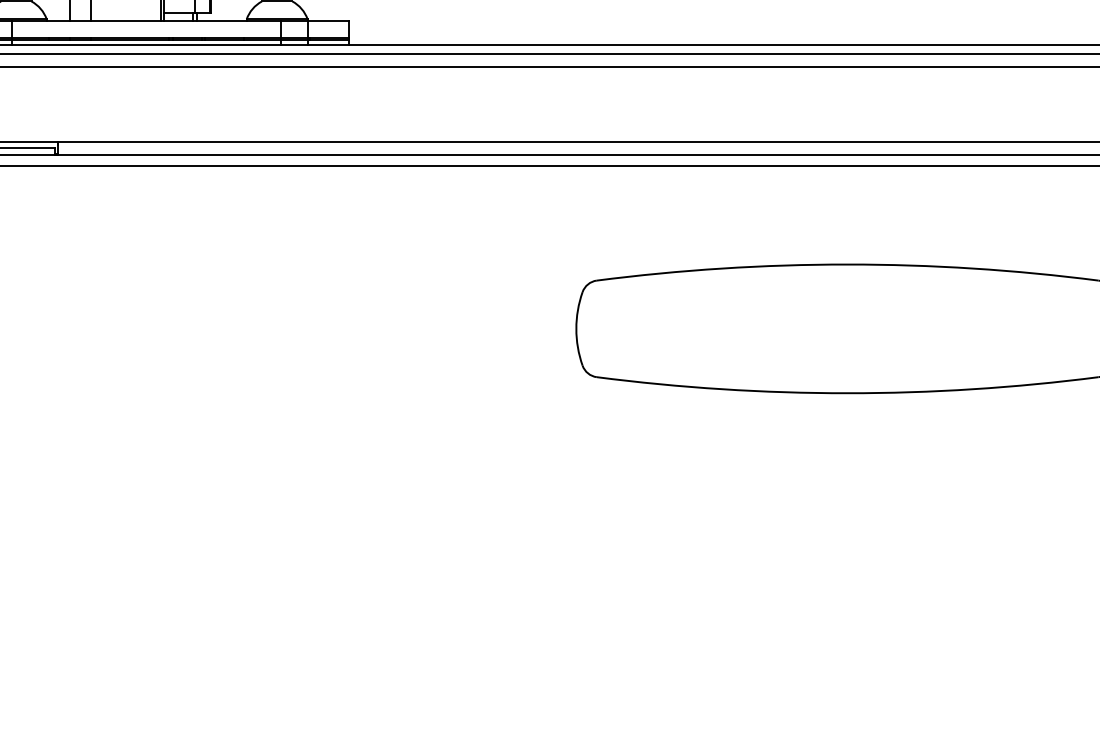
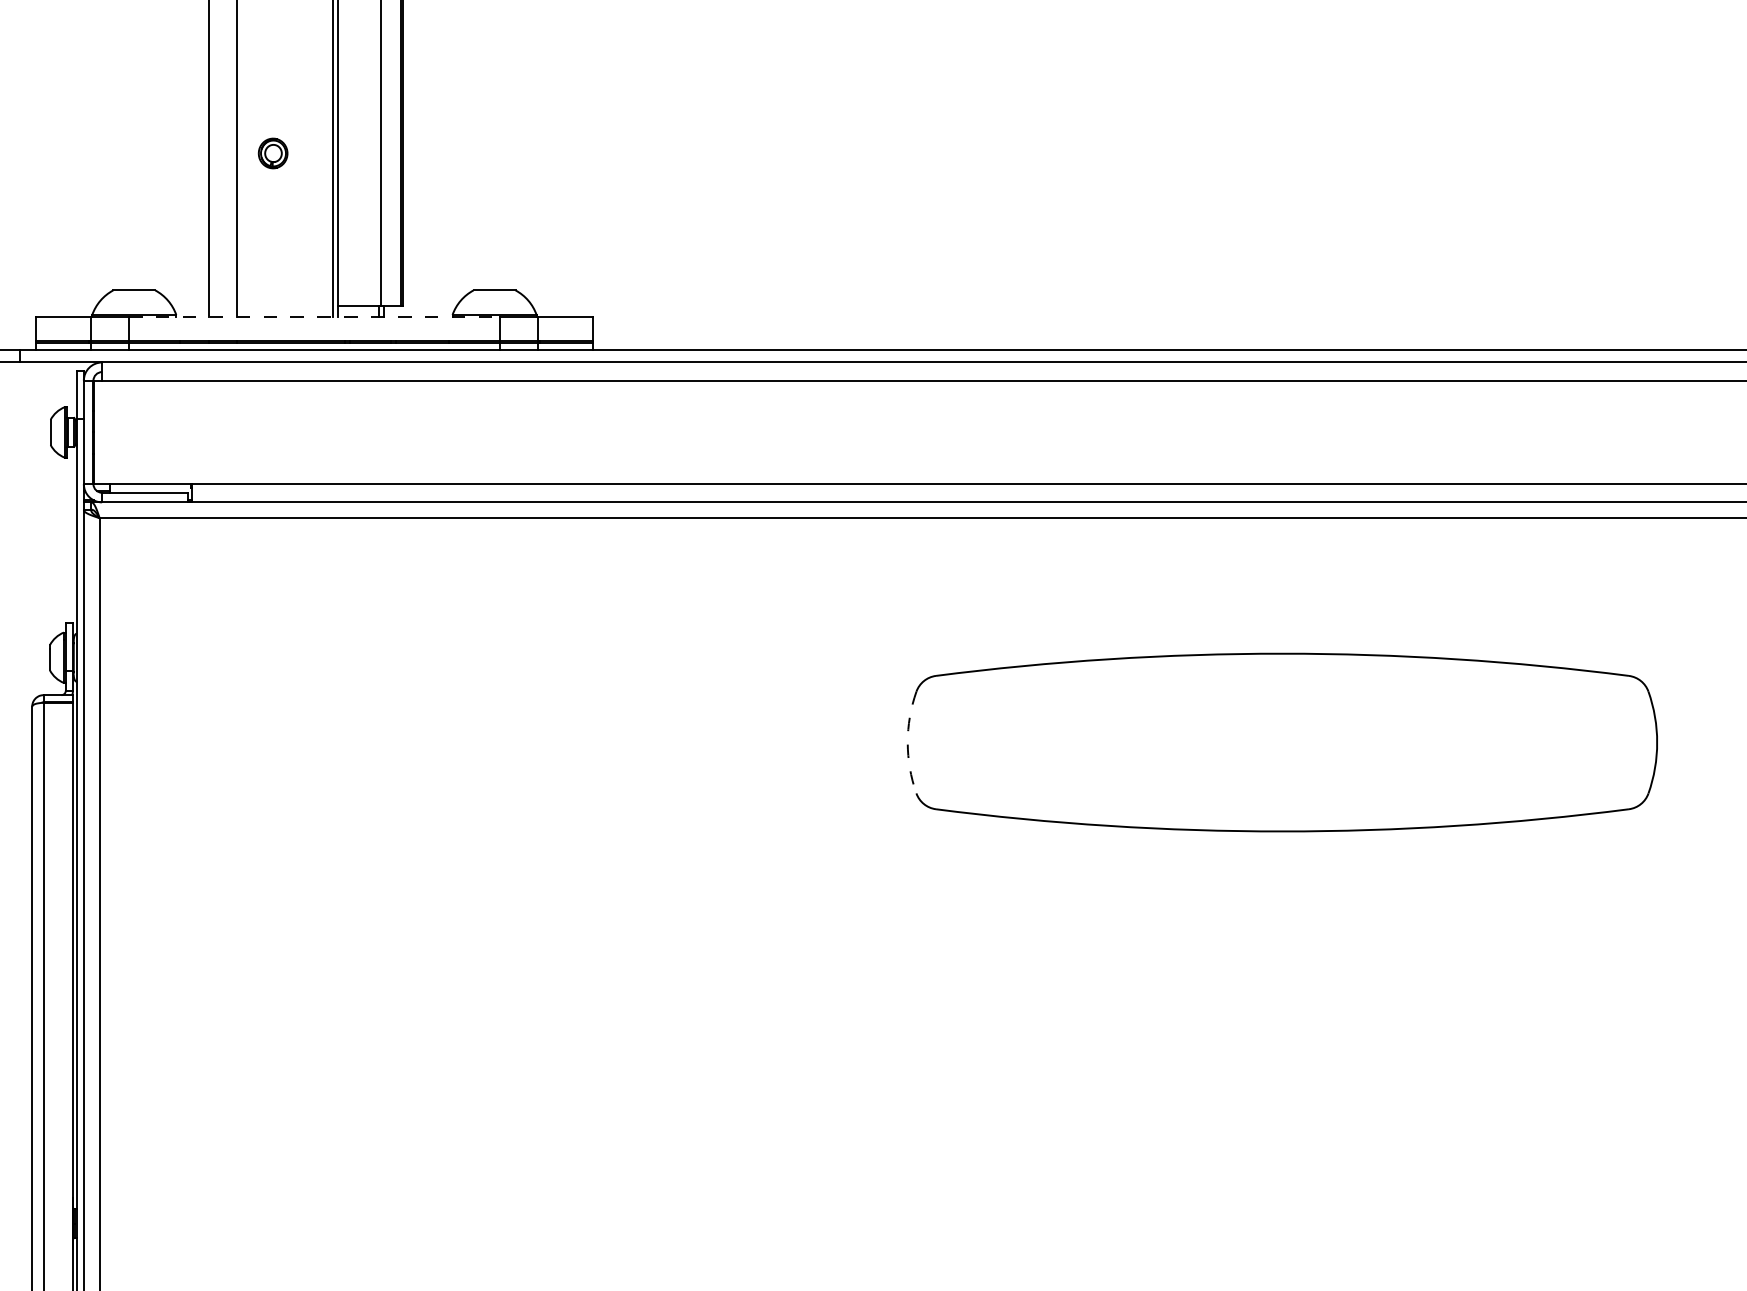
line: (146, 20) -> (314, 316), solid -> dashed
arc: (576, 328) -> (907, 742), solid -> dashed

